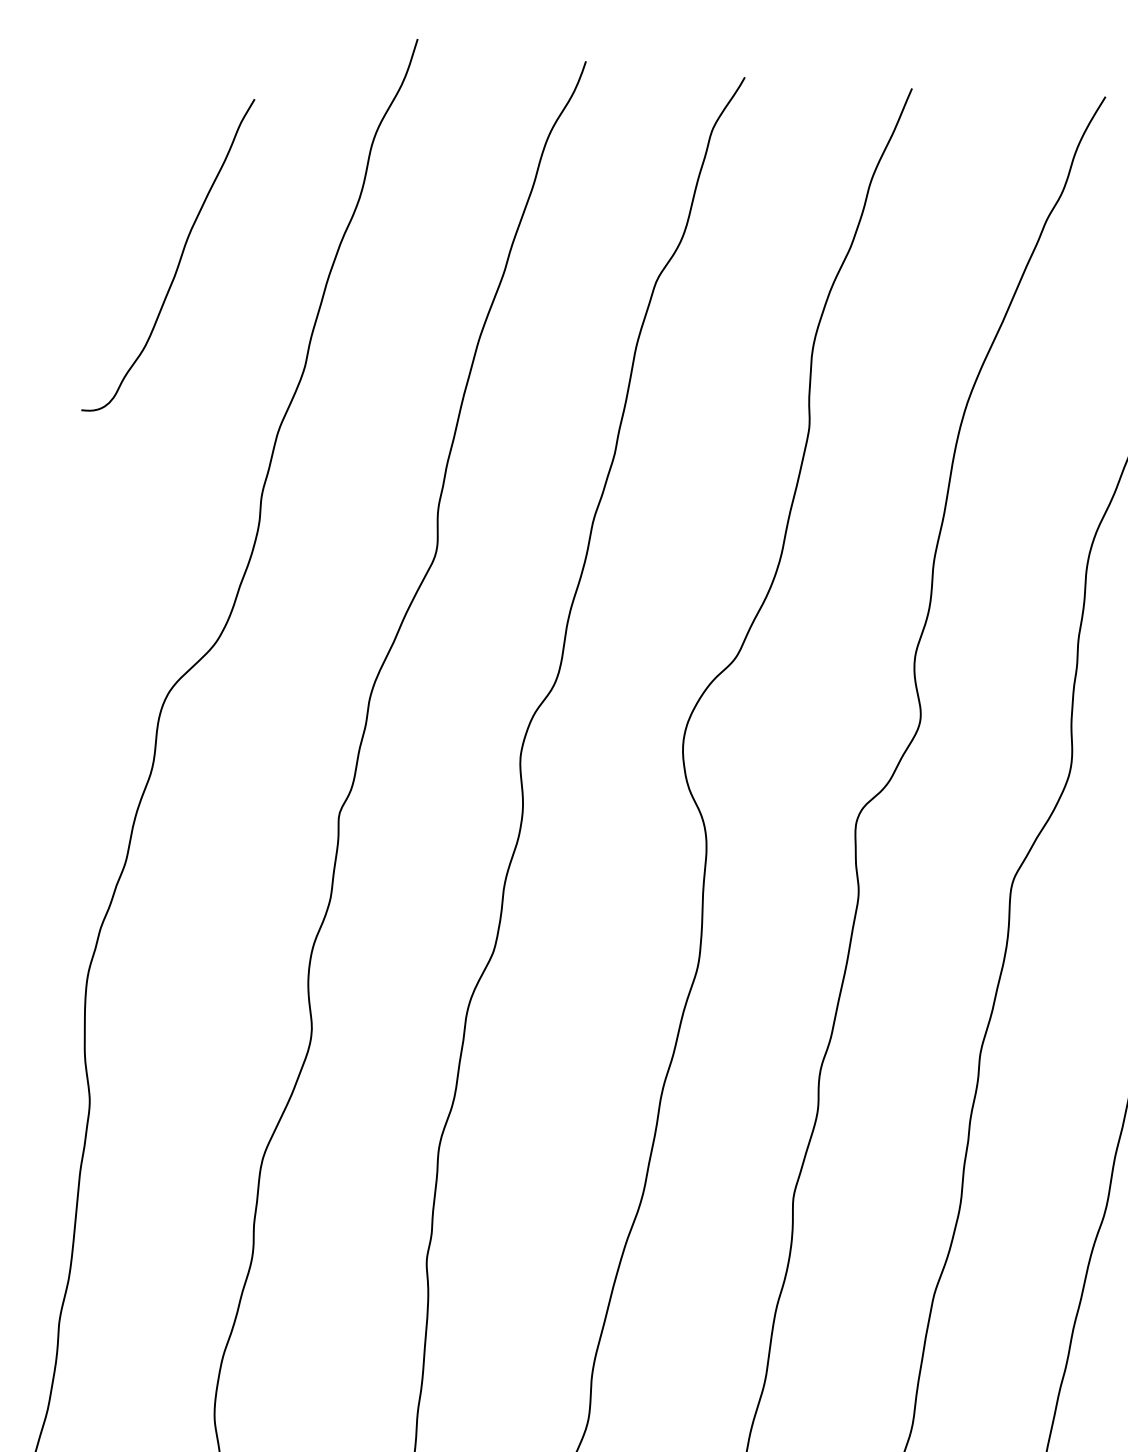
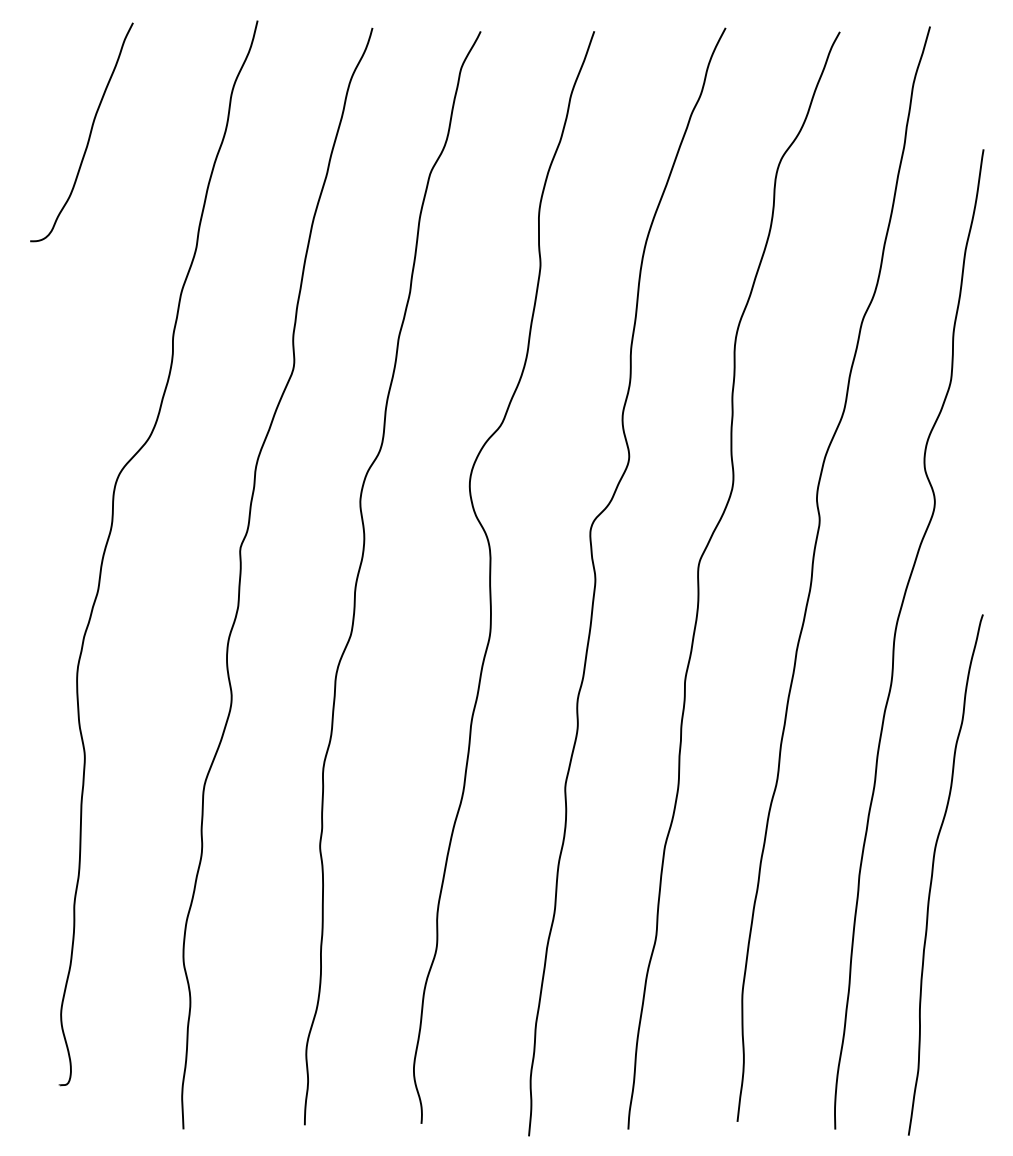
curve: (179, 256) -> (89, 132), moved

